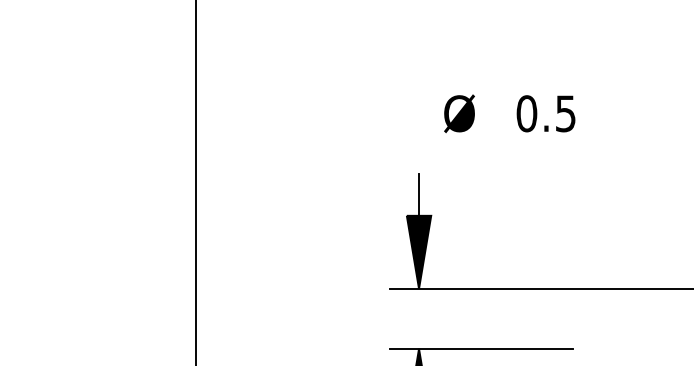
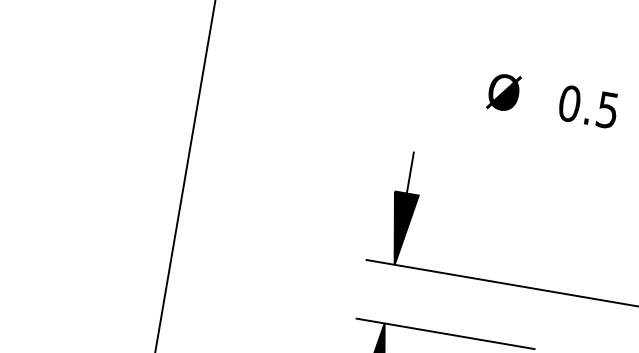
text: (509, 113) -> (552, 100), moved

